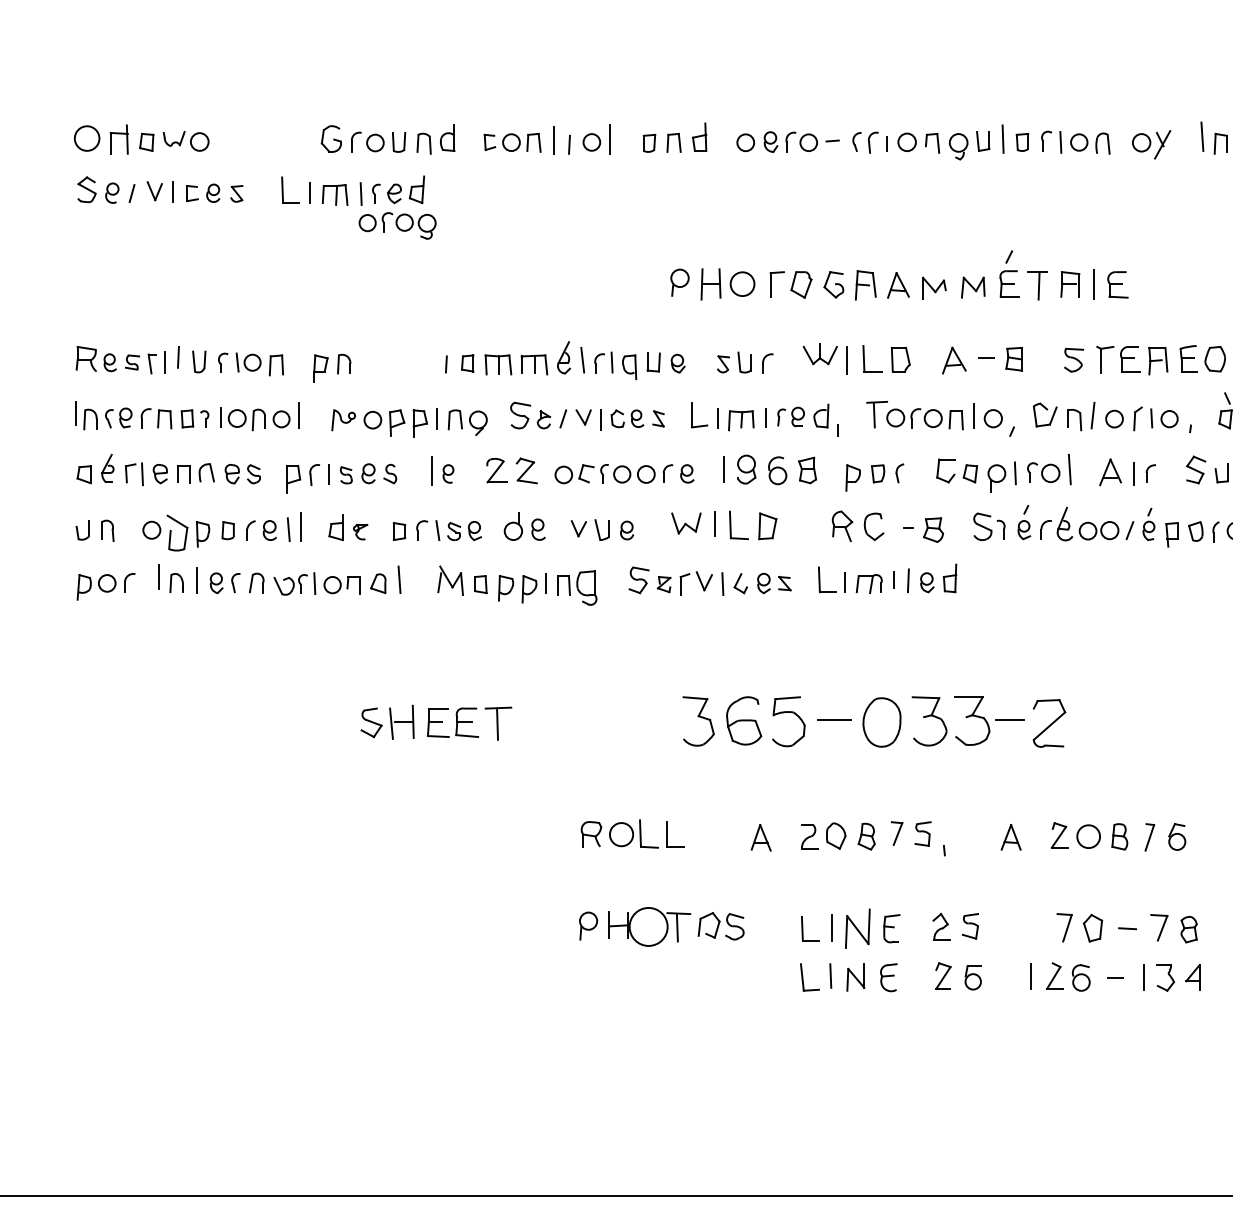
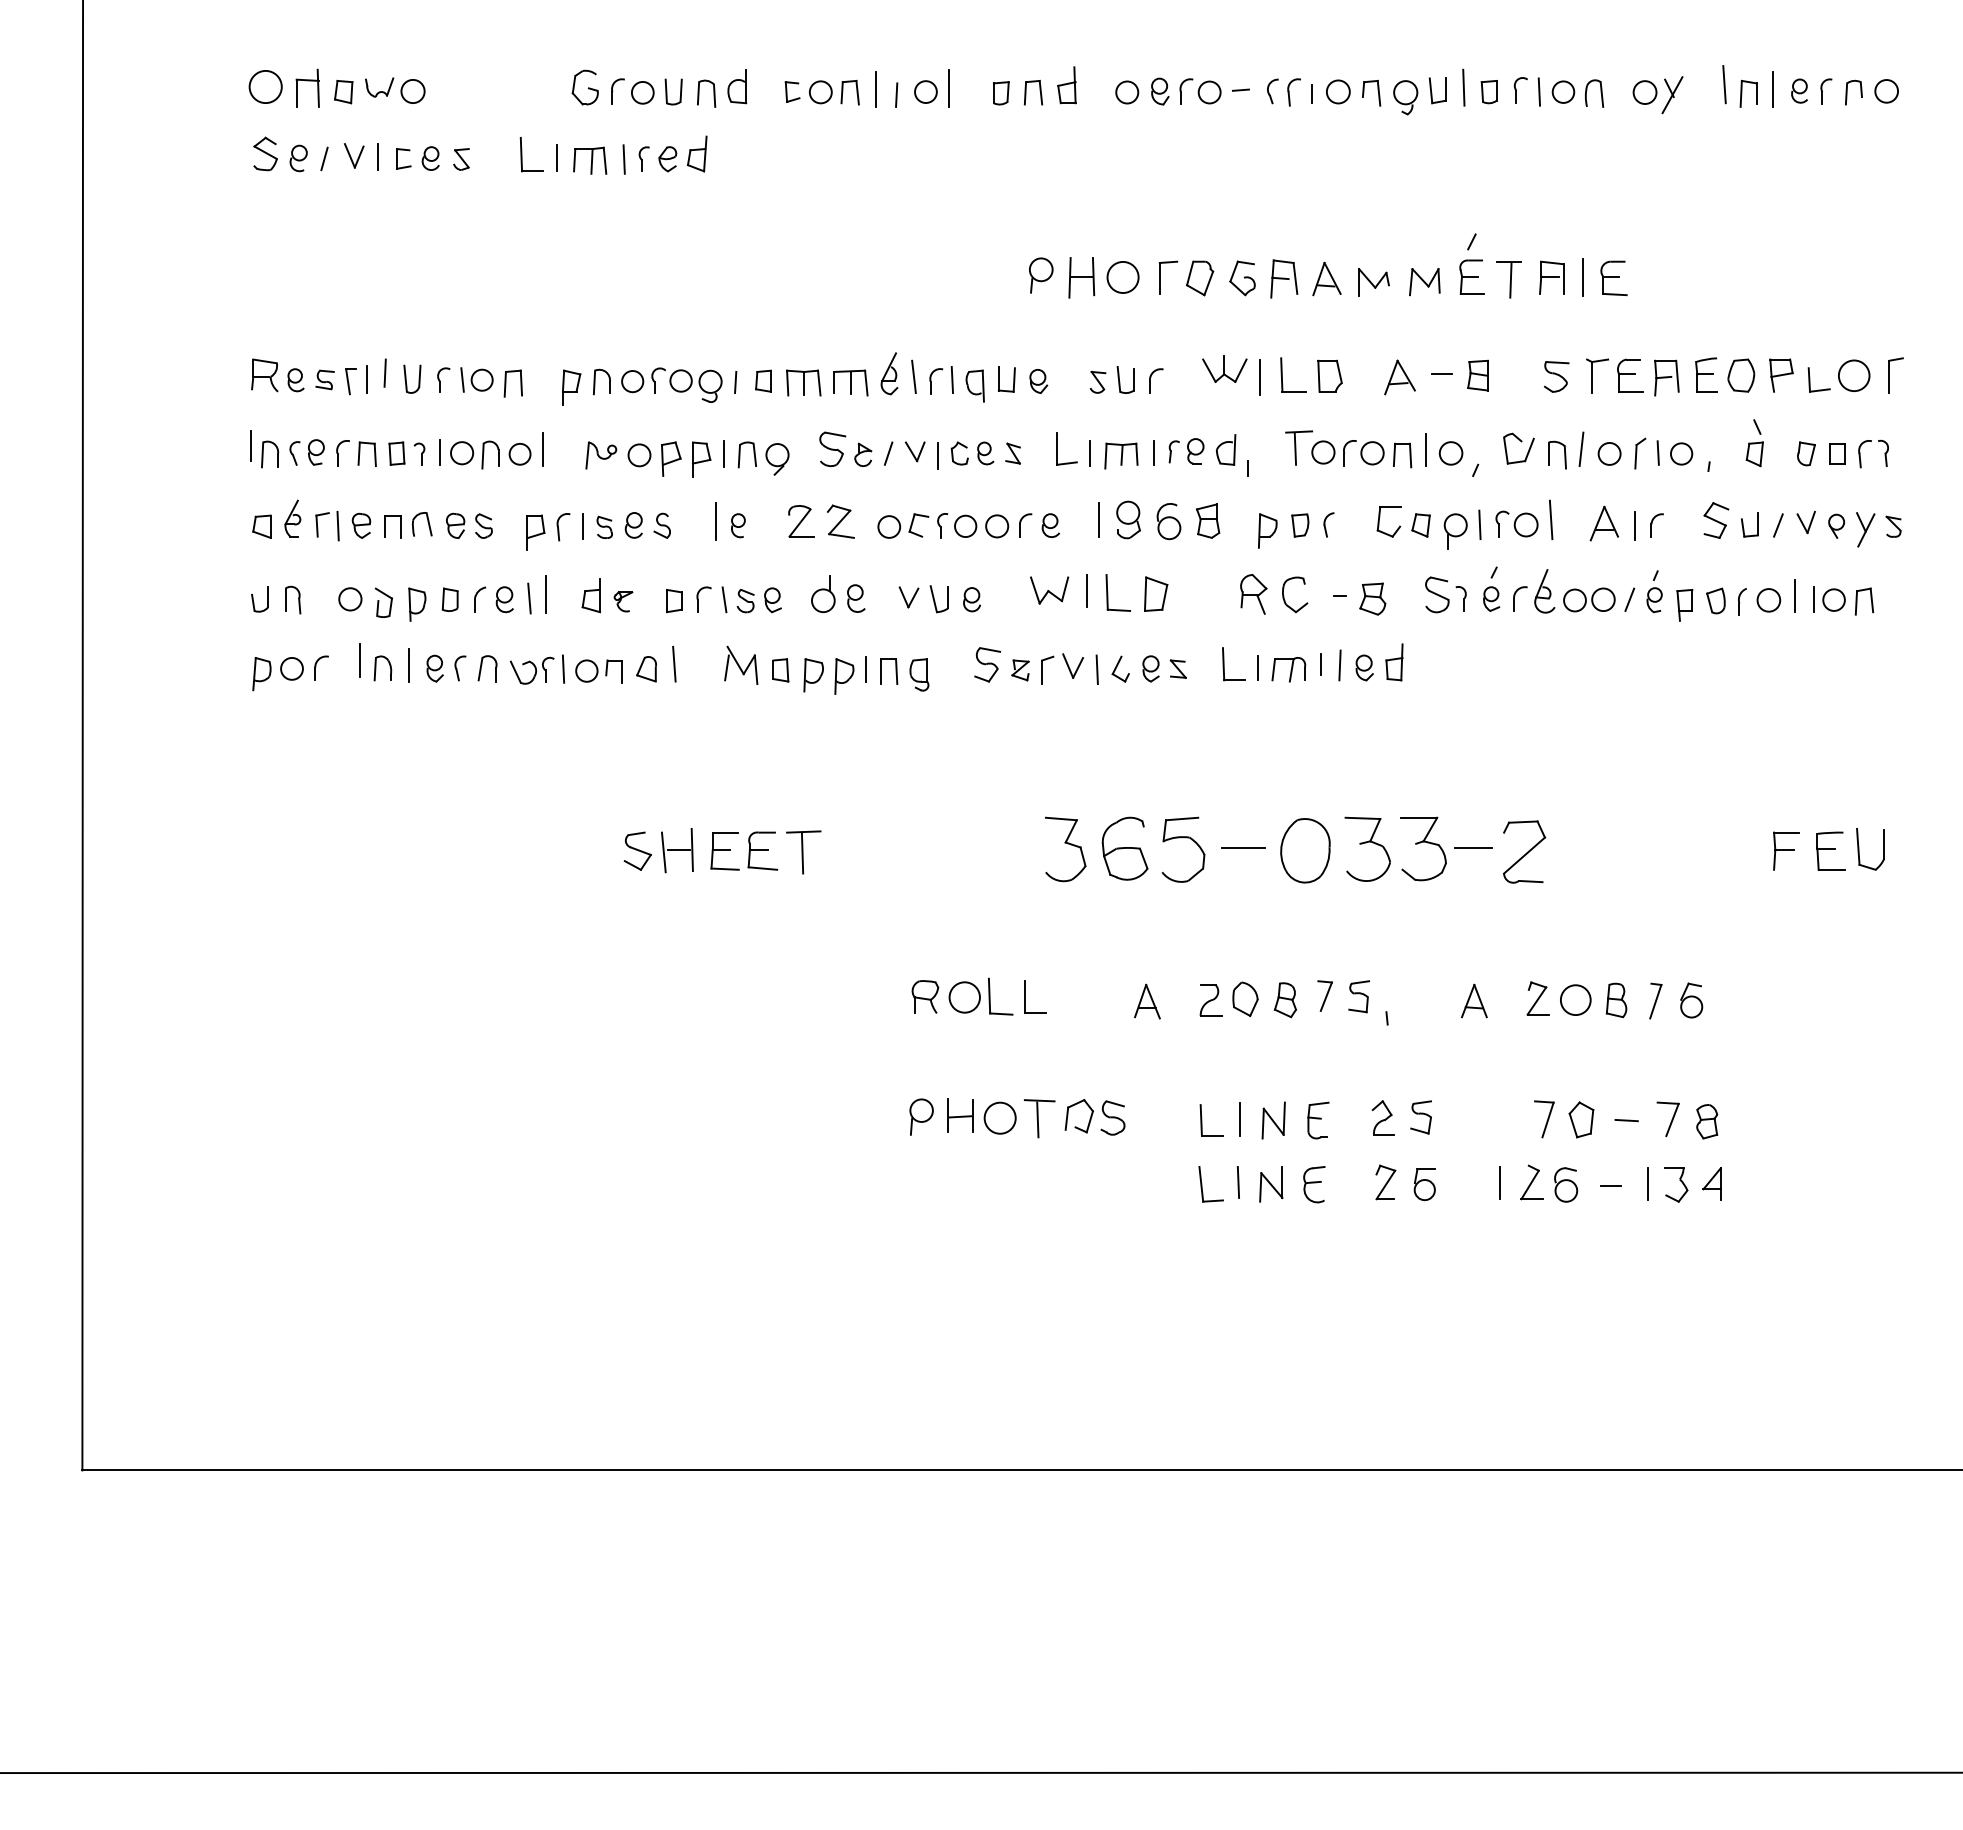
part: (397, 225) -> (671, 384), moved
part: (177, 532) -> (383, 602), size x0.62
part: (586, 587) -> (919, 674), size x0.71
circle: (648, 926) -> (999, 1117), size x0.62
part: (857, 928) -> (1273, 1120), size x0.71

